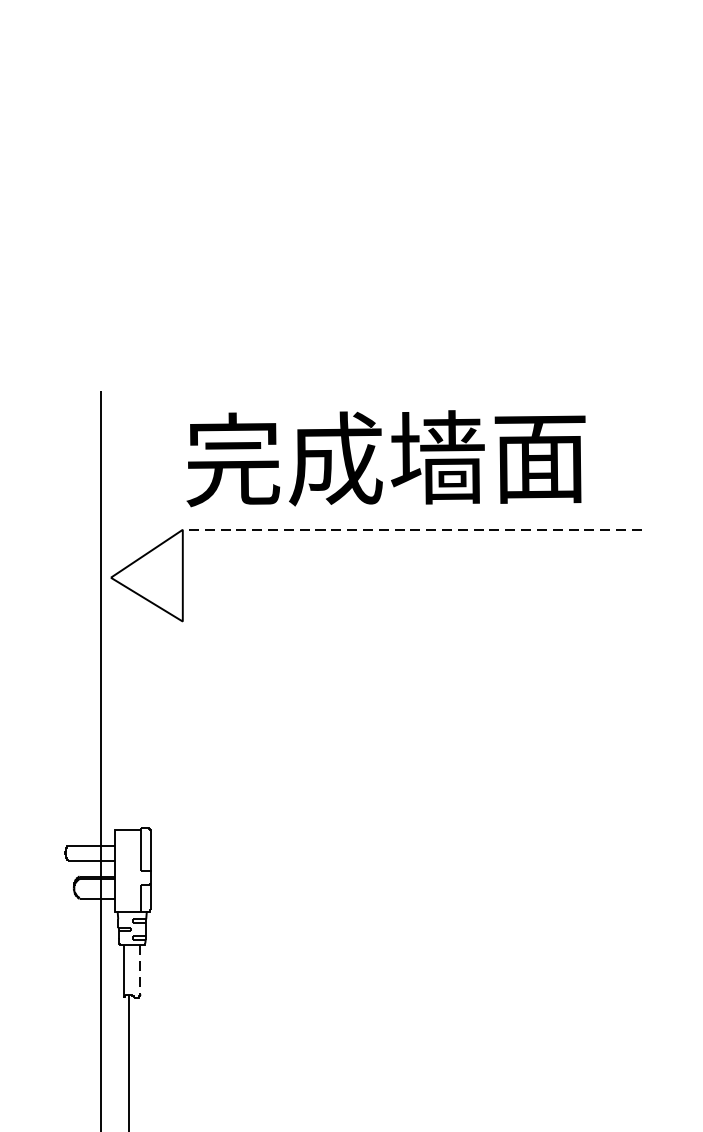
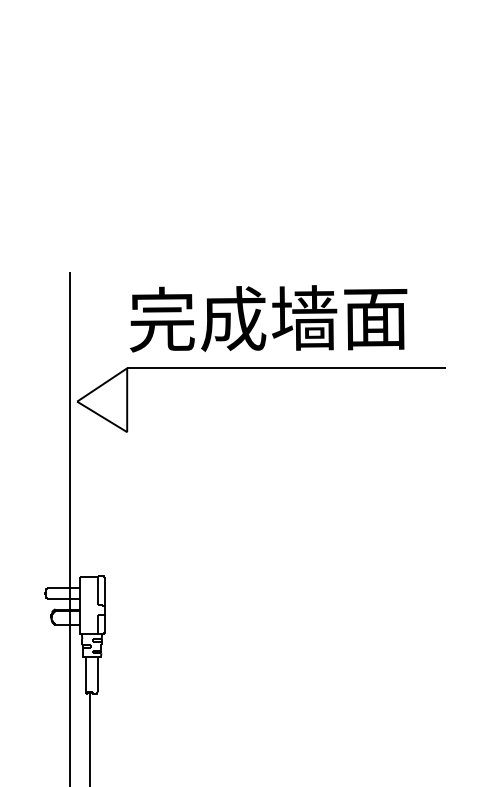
line: (411, 530) -> (286, 368), dashed -> solid
line: (140, 970) -> (97, 674), dashed -> solid

